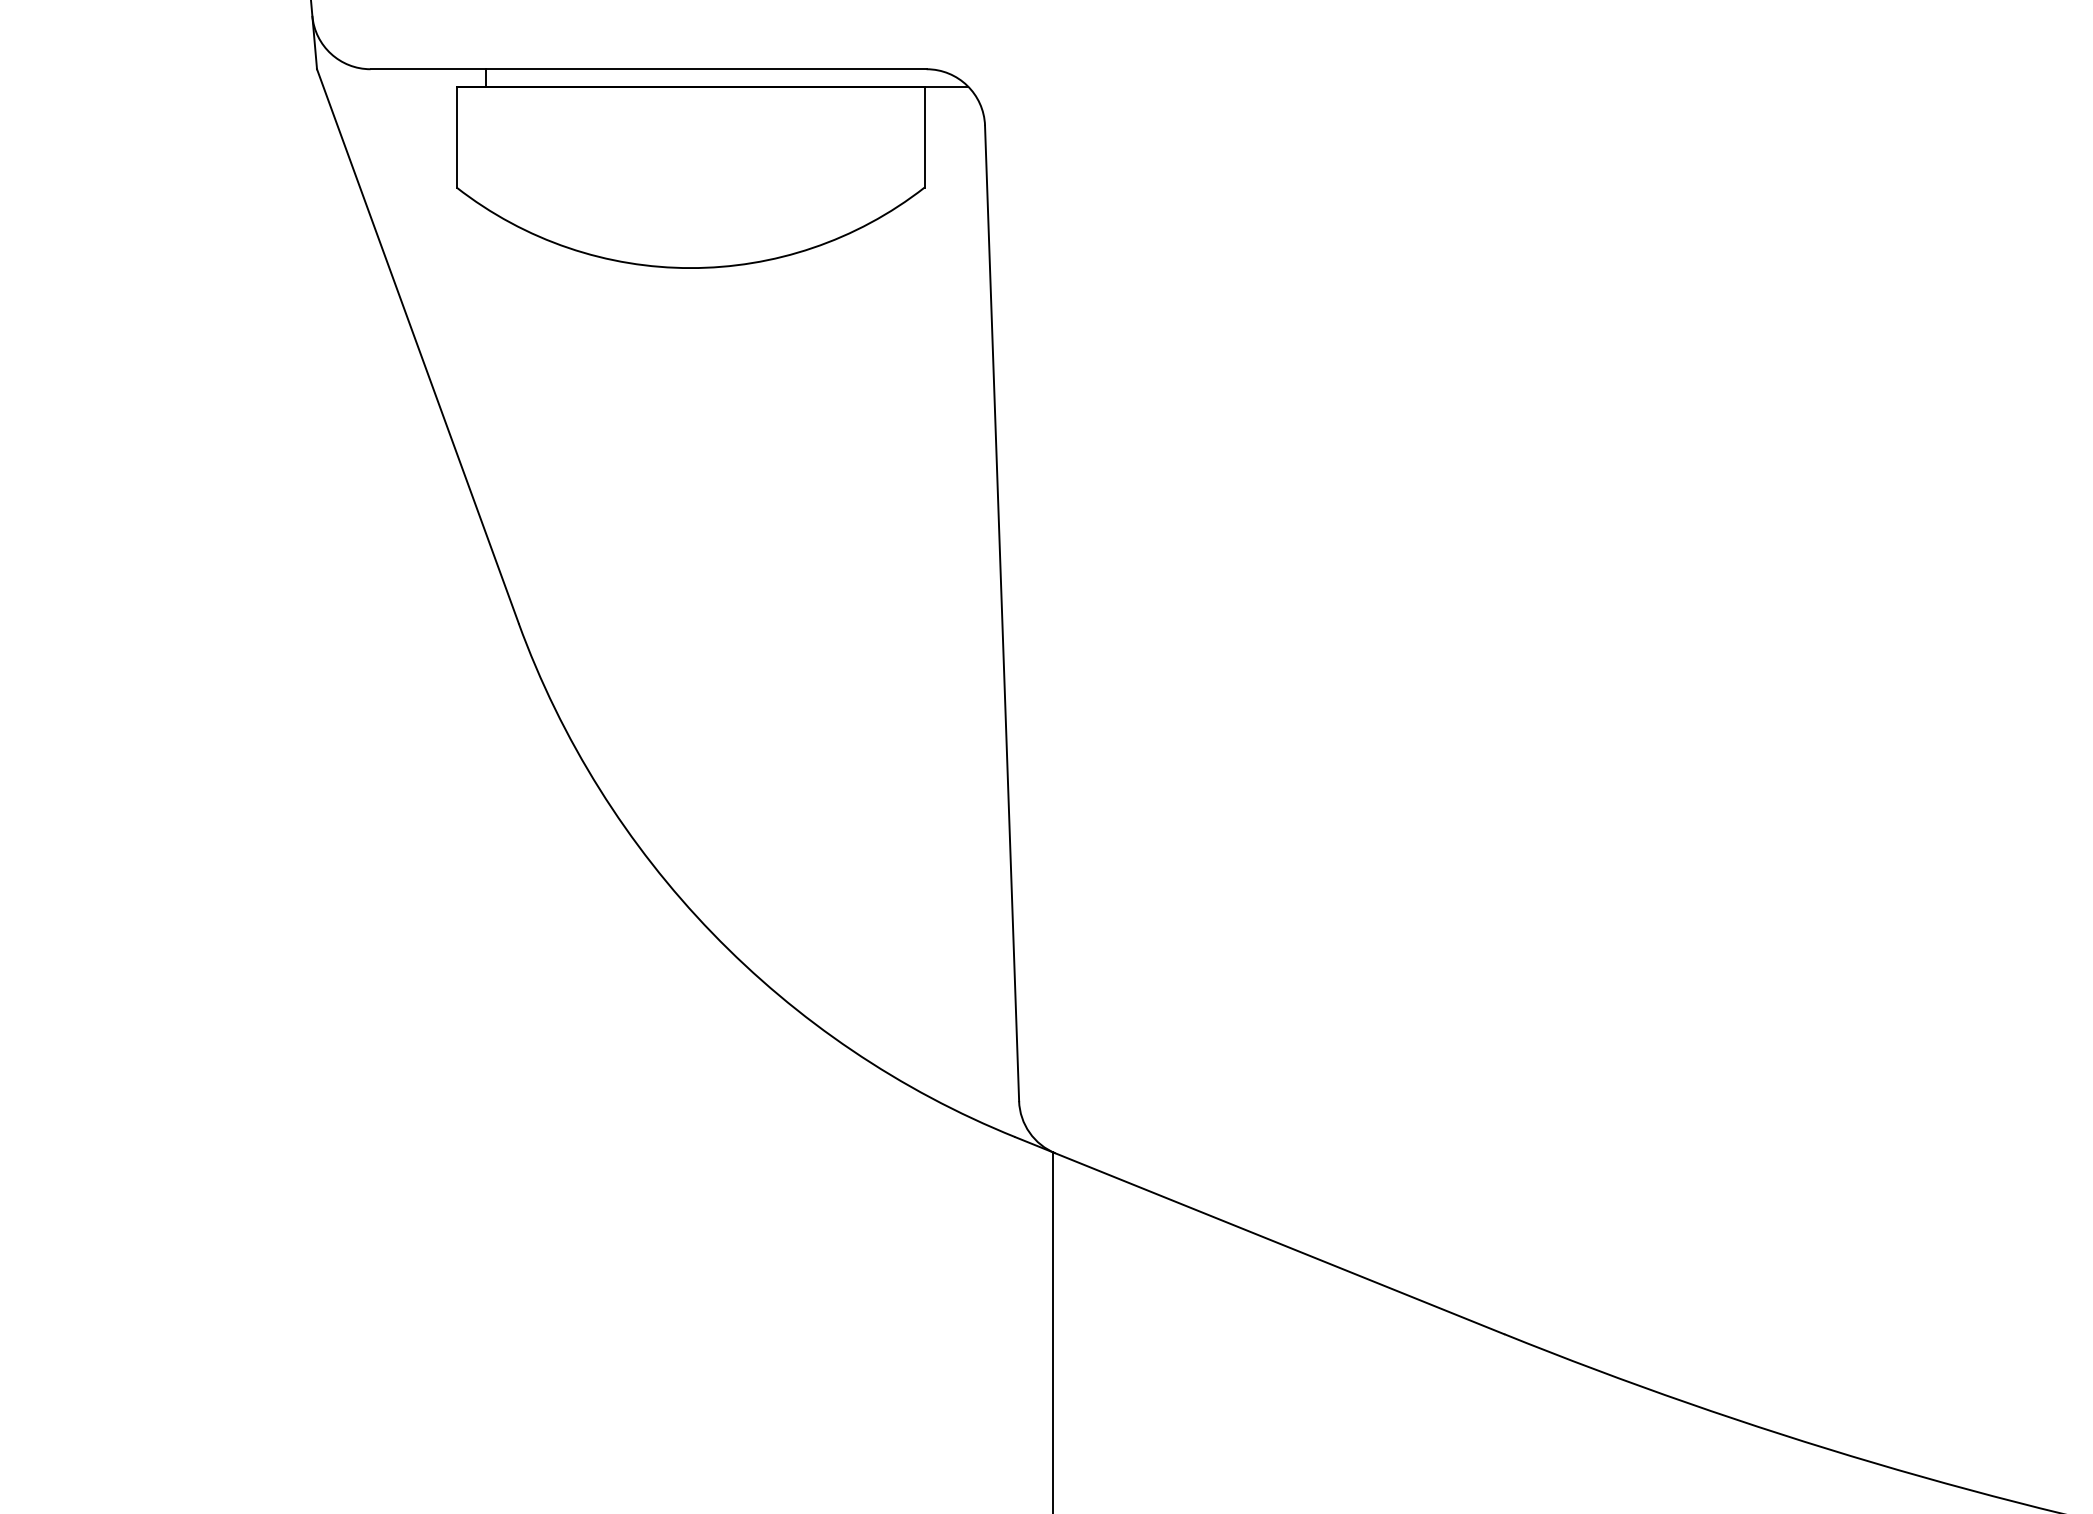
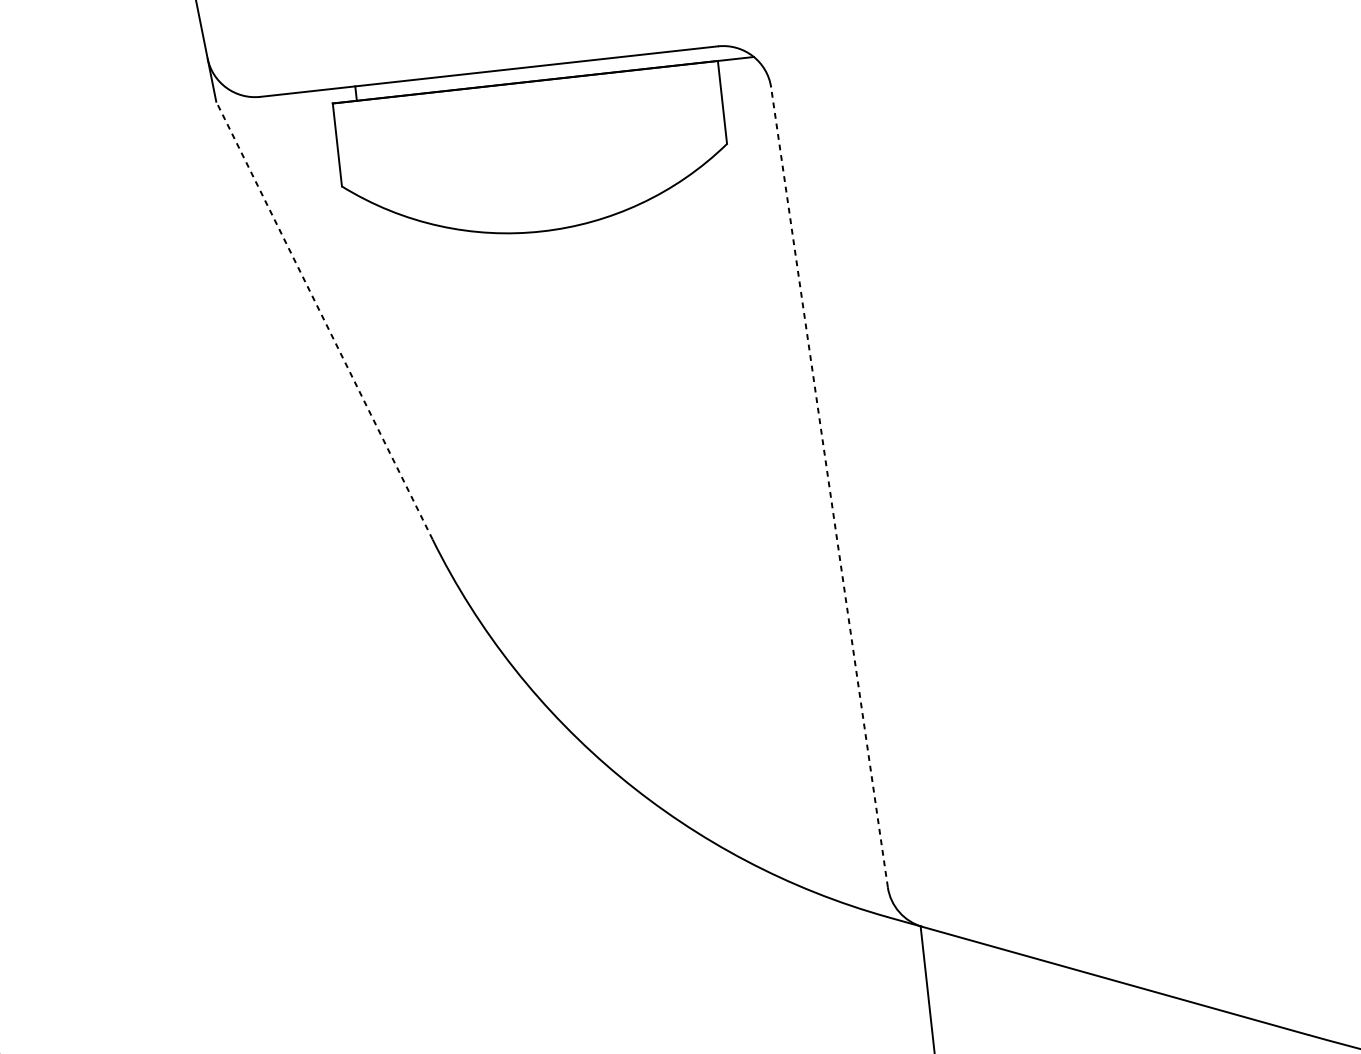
line: (417, 346) -> (324, 320), solid -> dashed
line: (1002, 612) -> (829, 486), solid -> dashed

